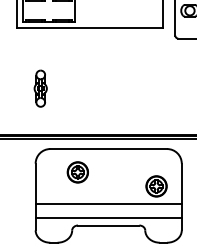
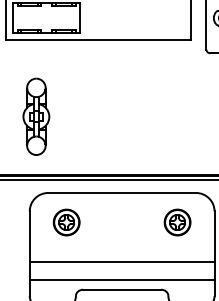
part: (40, 88) -> (35, 116), size x1.67
part: (77, 172) -> (66, 222), moved
part: (156, 186) -> (177, 222), moved

